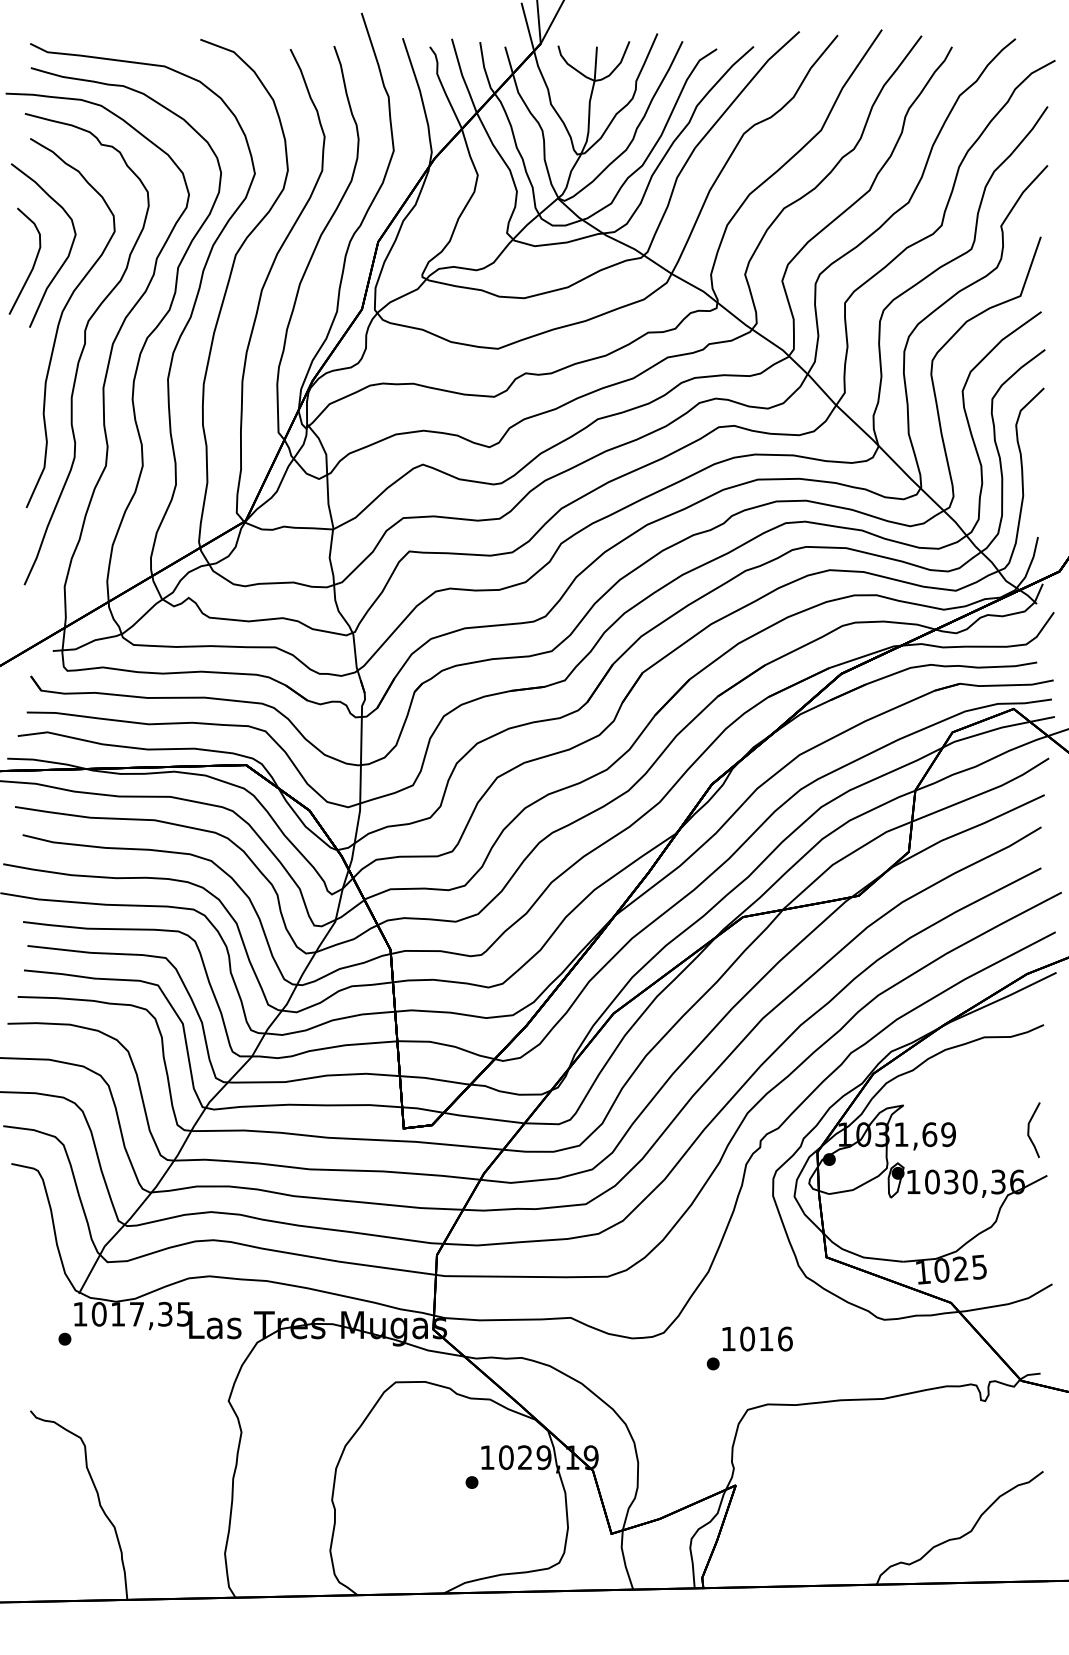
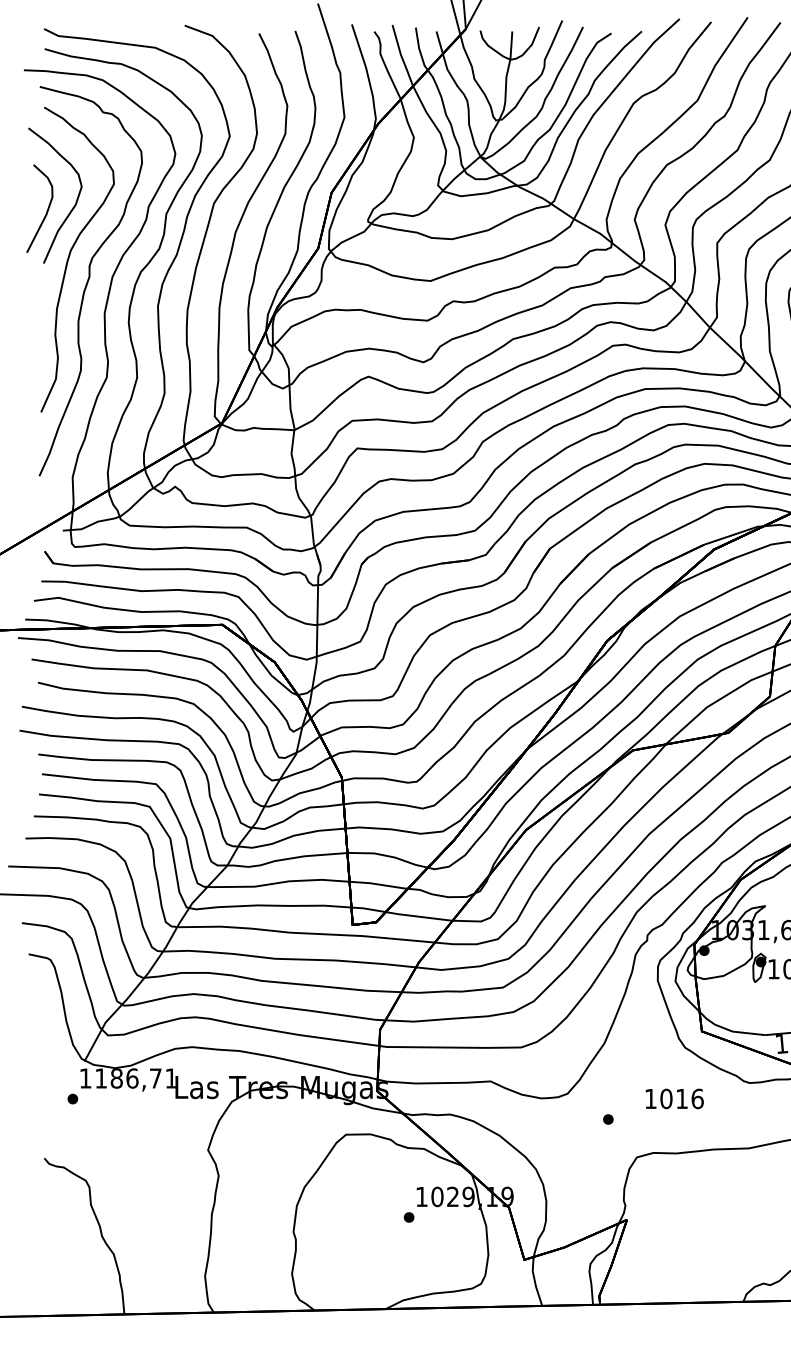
text: (140, 1313) -> (135, 1077), 1017,35 -> 1186,71
text: (757, 1338) -> (674, 1098), moved

